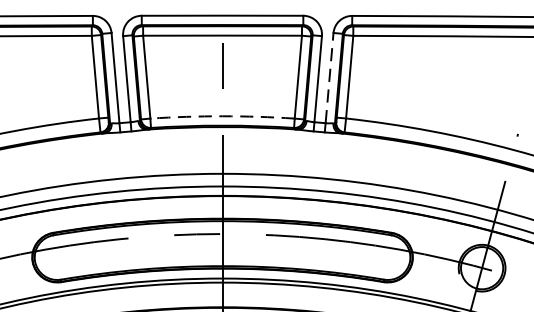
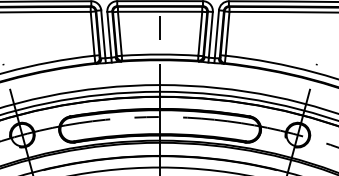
line: (328, 76) -> (216, 33), dashed -> solid
arc: (223, 116) -> (160, 54), dashed -> solid

